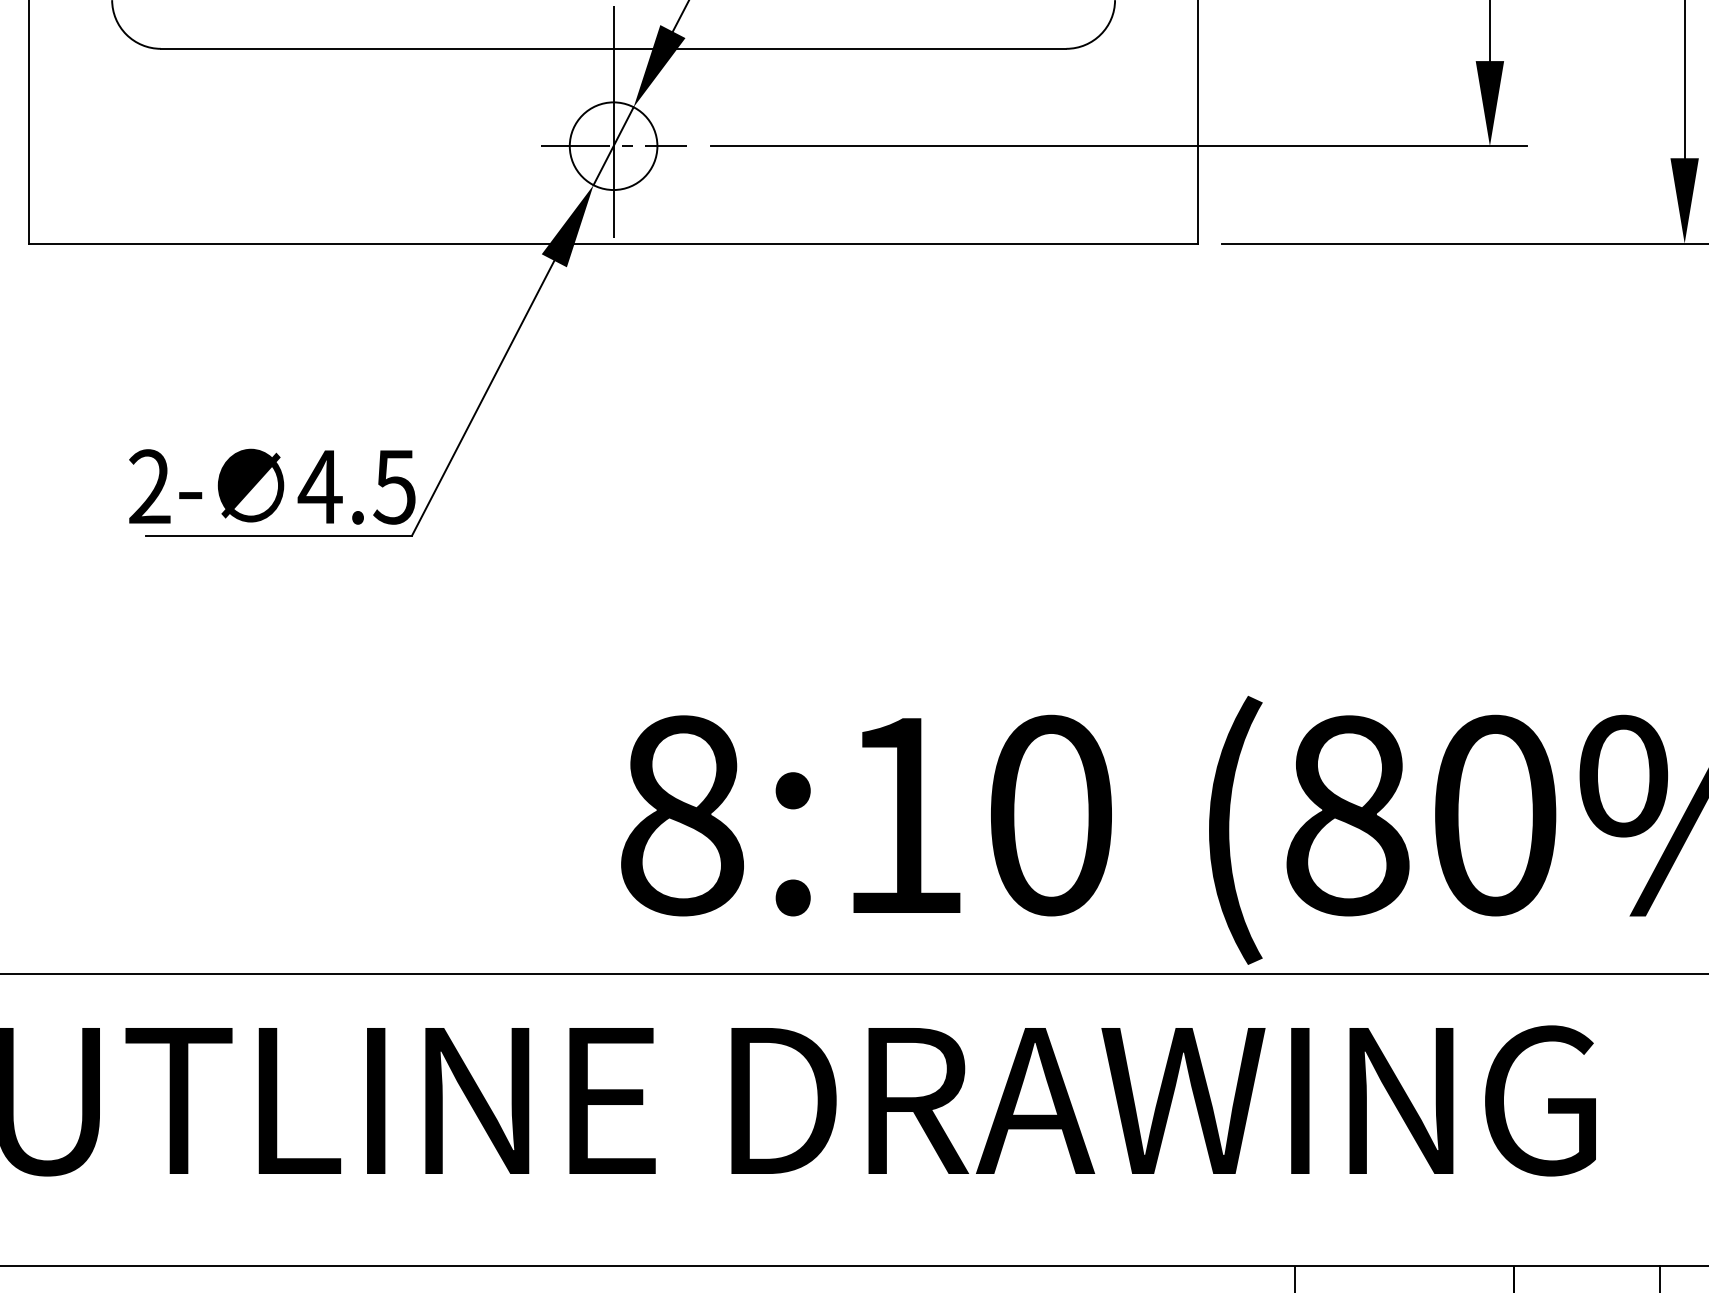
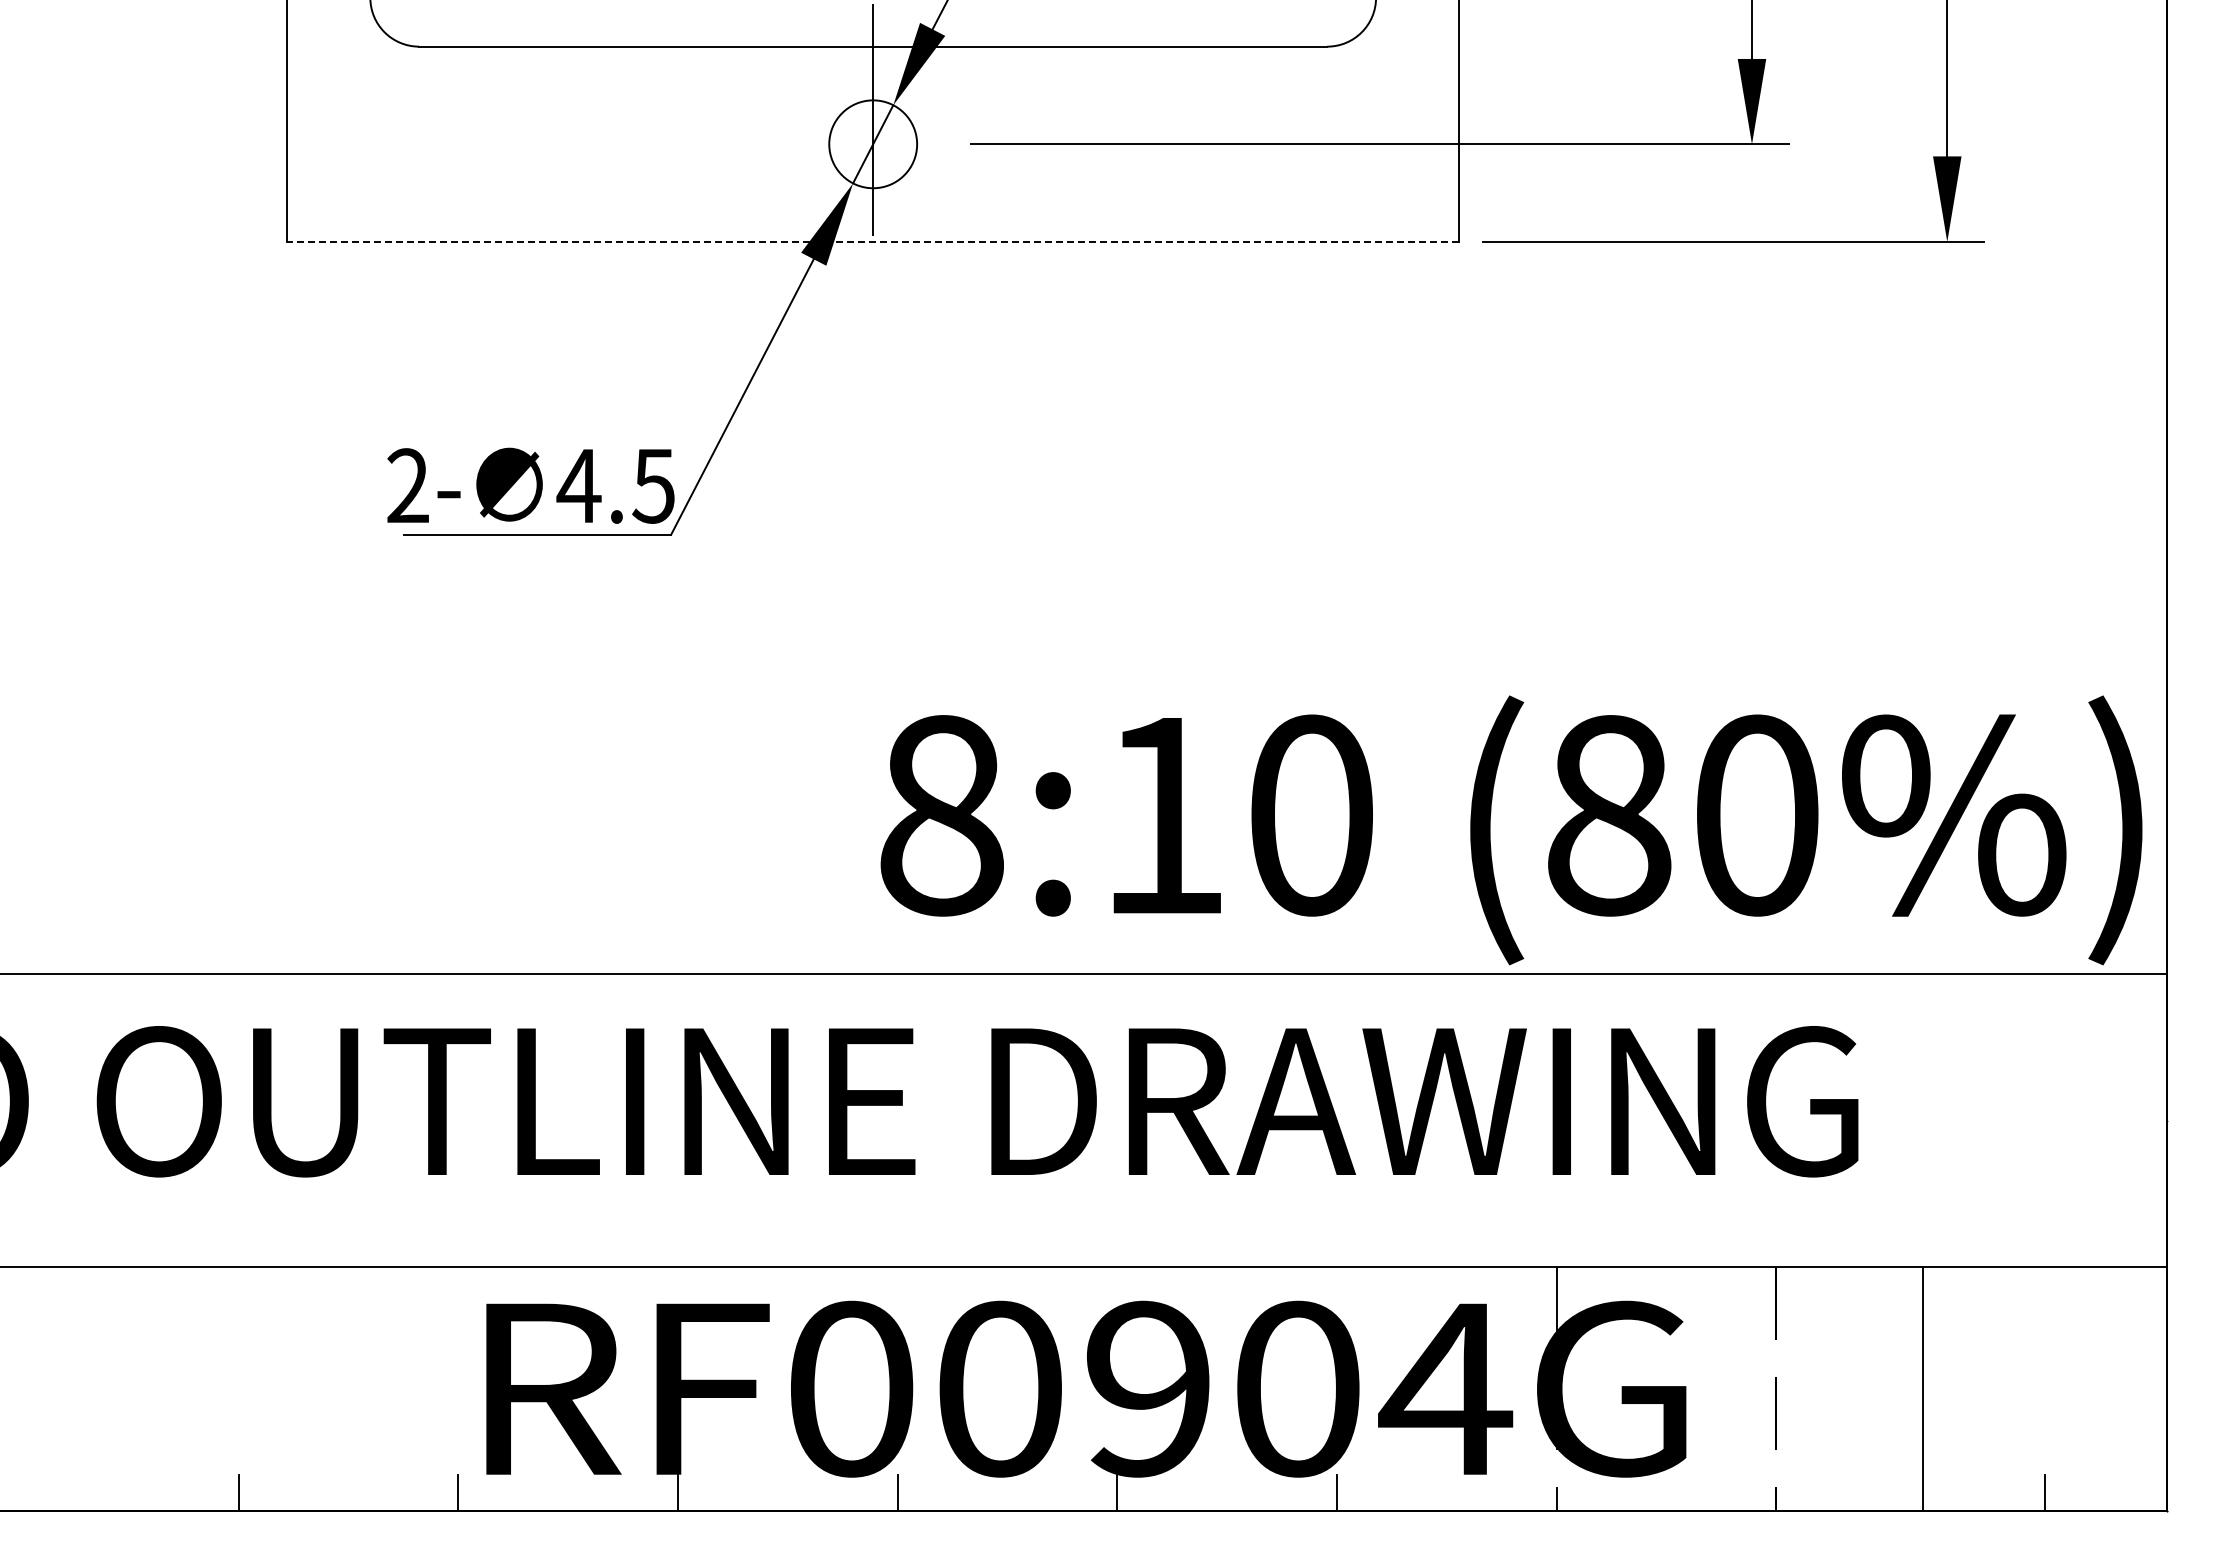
line: (612, 146) -> (872, 144), removed
line: (613, 243) -> (873, 241), solid -> dashed

